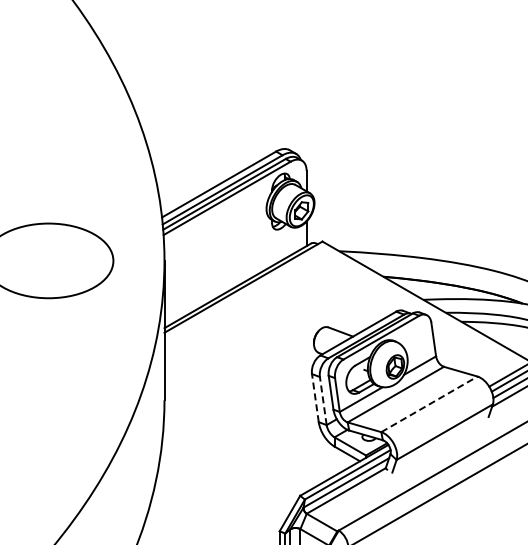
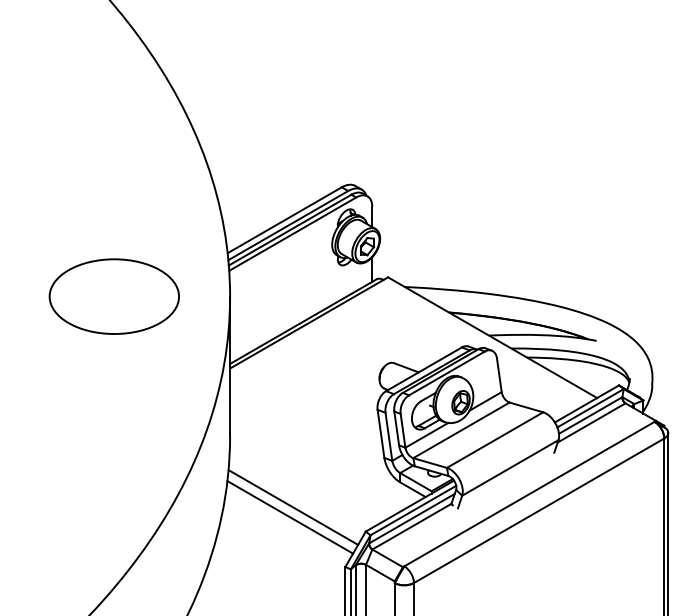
line: (314, 397) -> (380, 433), dashed -> solid
line: (322, 400) -> (388, 436), dashed -> solid
line: (429, 404) -> (495, 440), dashed -> solid
line: (227, 471) -> (293, 507), added
line: (224, 481) -> (290, 517), added

